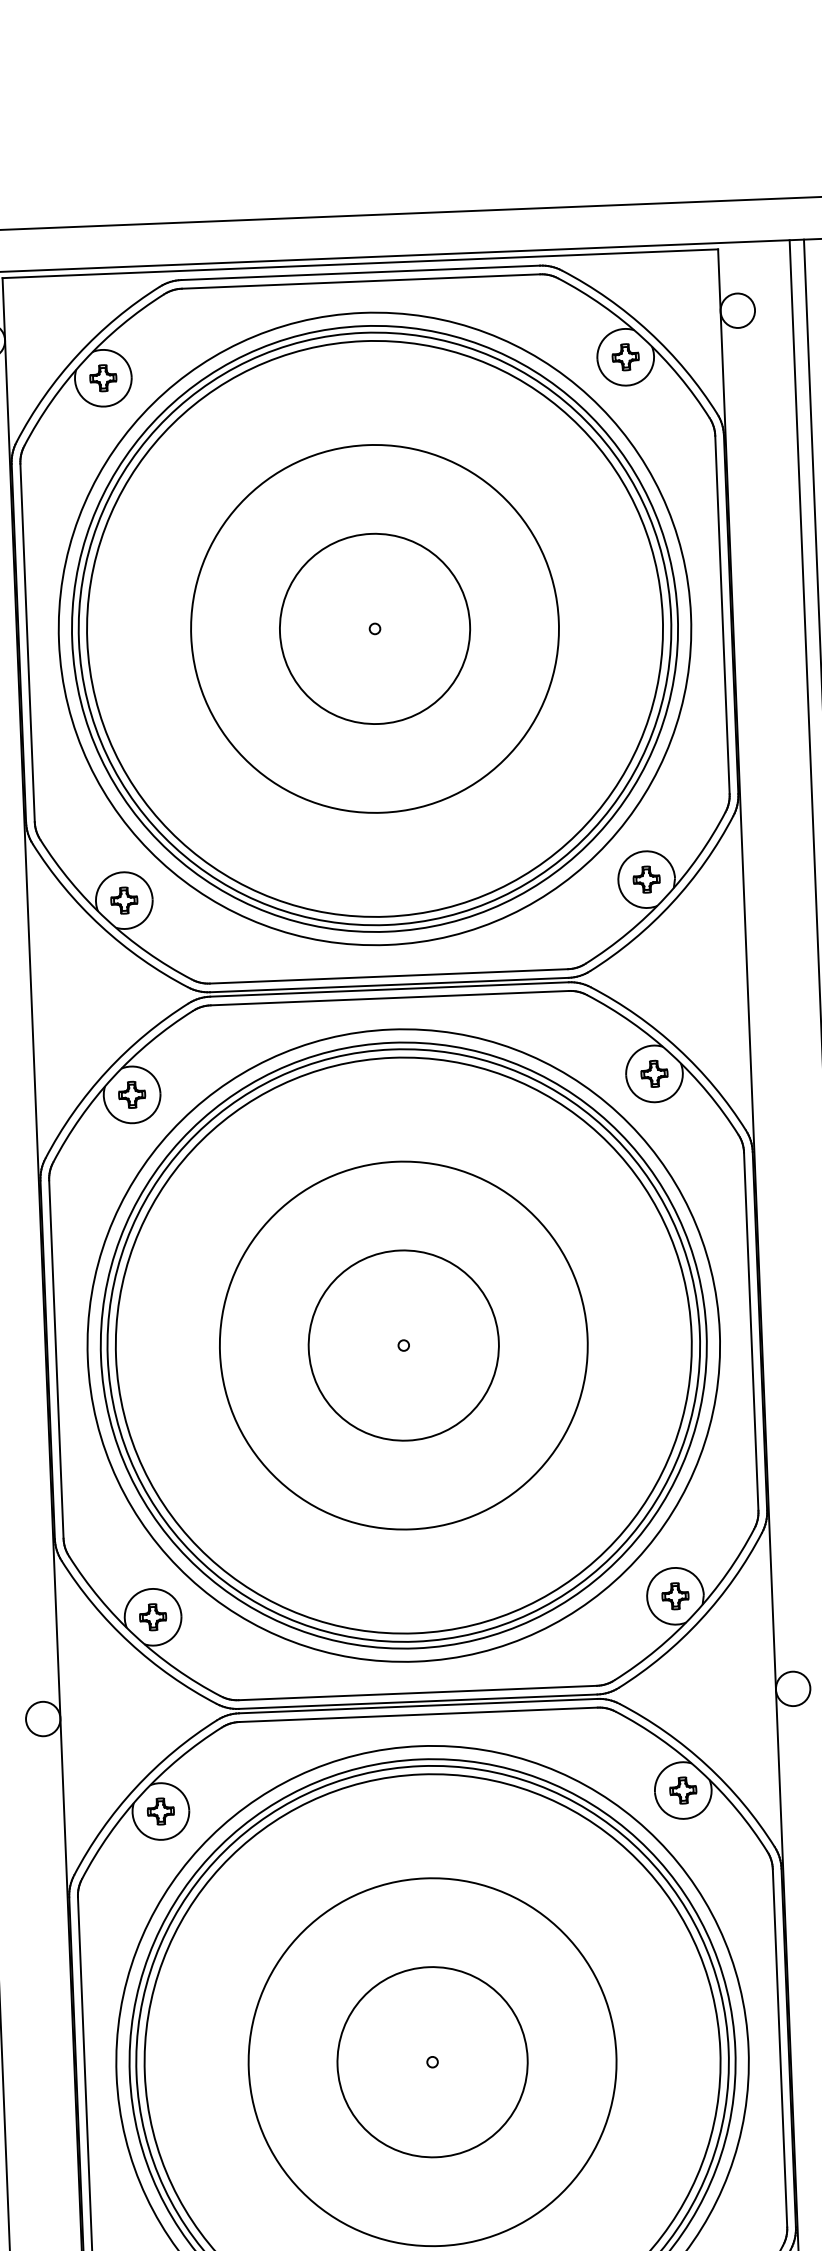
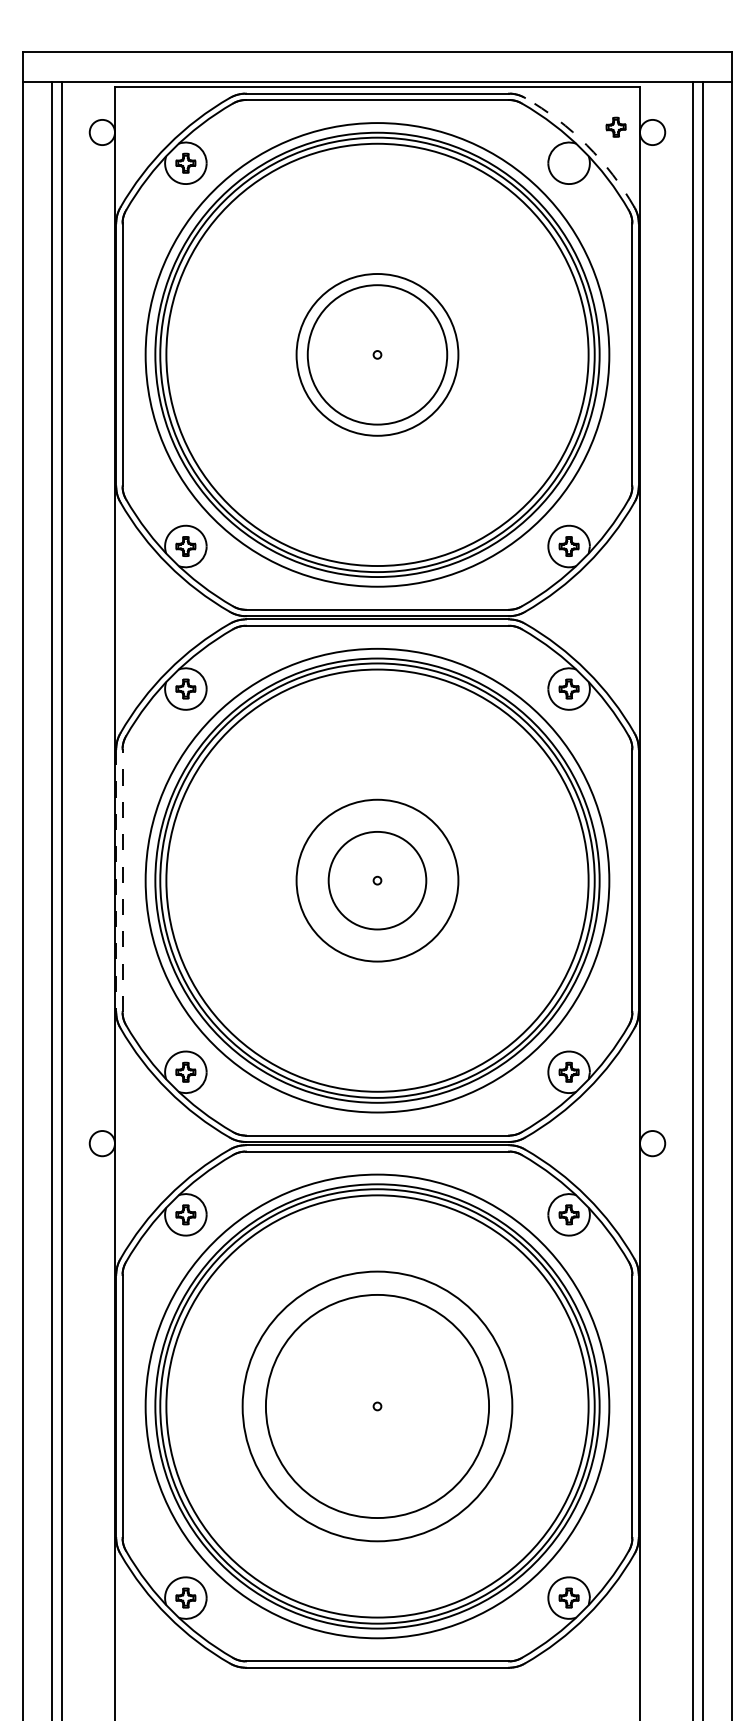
arc: (649, 332) -> (587, 145), solid -> dashed
part: (624, 356) -> (615, 126), moved
circle: (375, 628) -> (377, 354), size x0.6
circle: (403, 1345) -> (377, 880), size x0.6
circle: (403, 1345) -> (377, 880), size x0.7
line: (48, 1359) -> (116, 880), solid -> dashed
line: (56, 1359) -> (122, 880), solid -> dashed
circle: (432, 2062) -> (377, 1406), size x1.6

